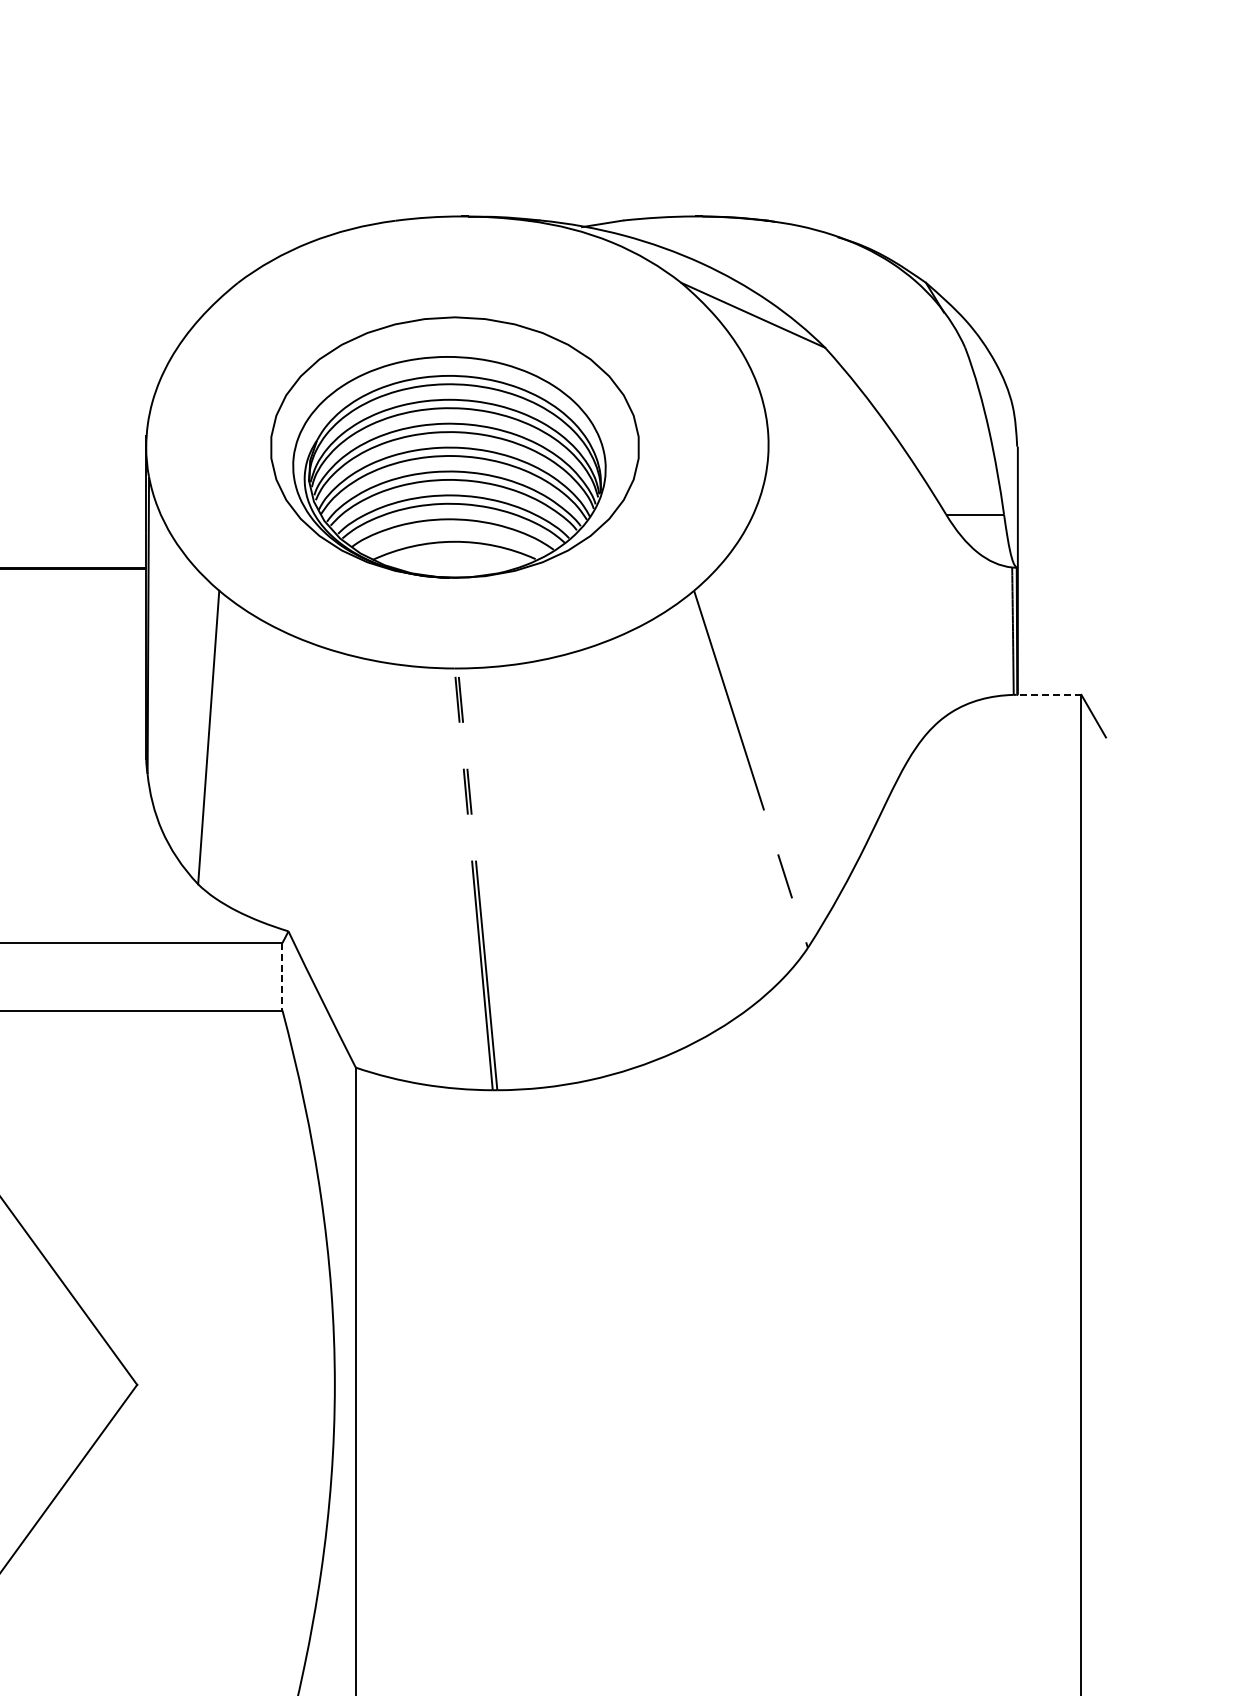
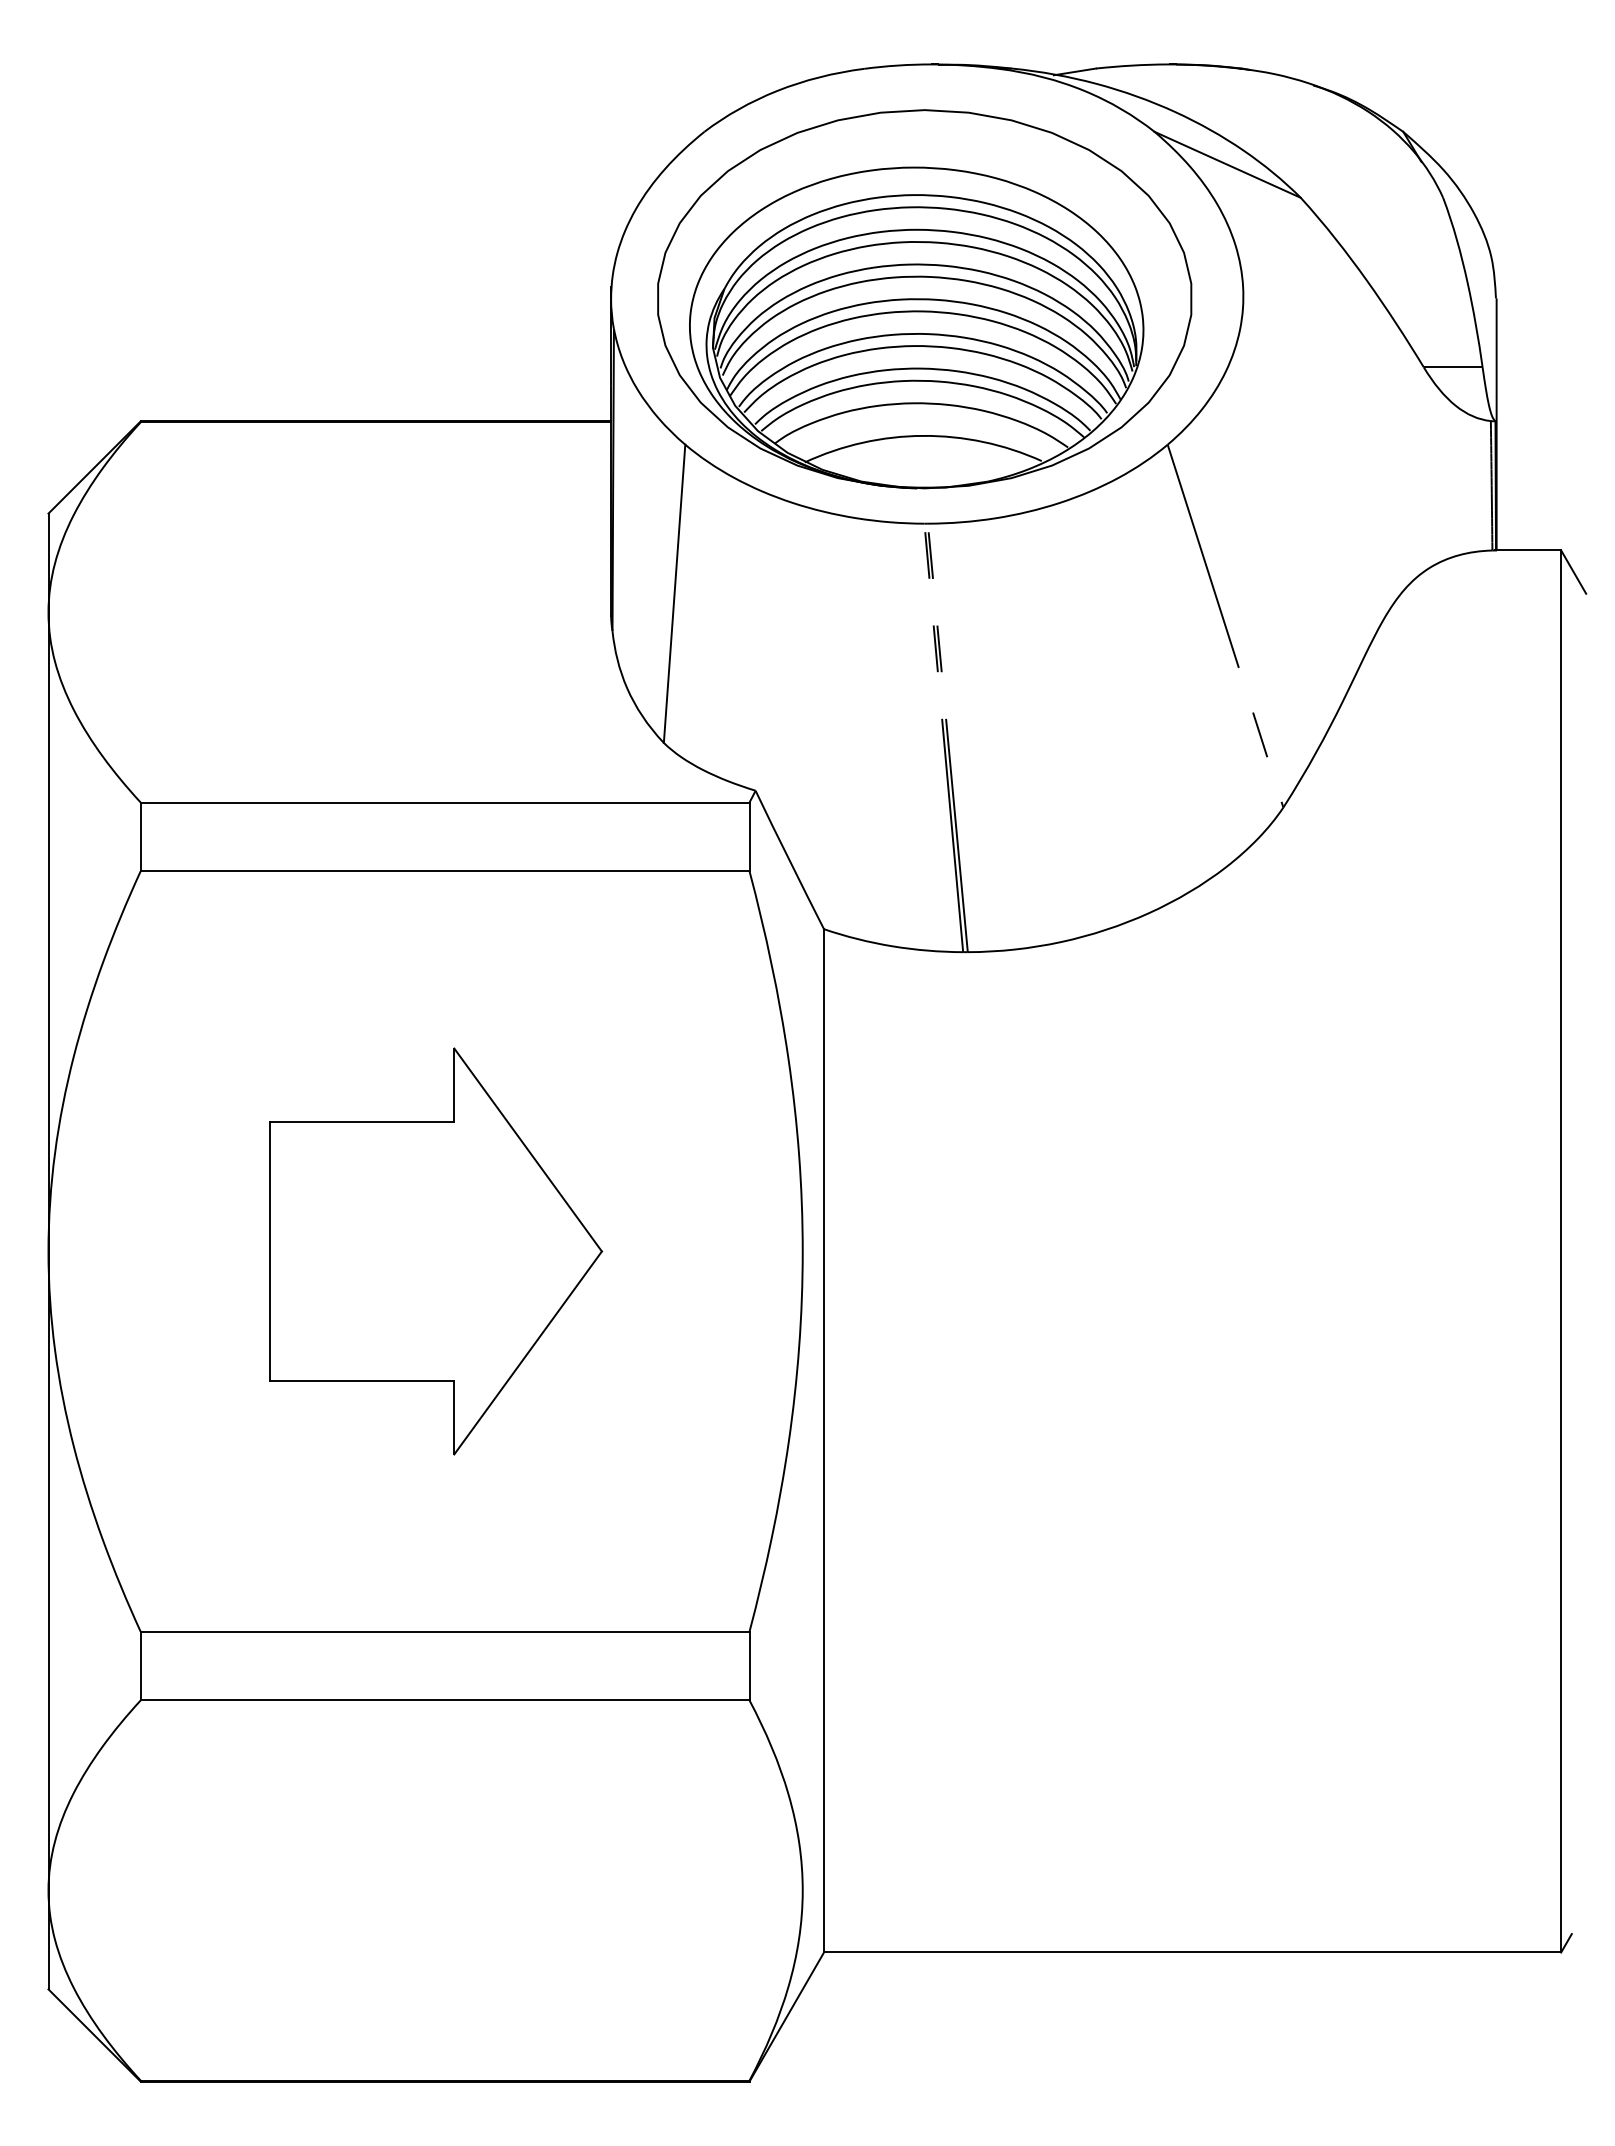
part: (454, 447) -> (924, 299), size x1.43
line: (1048, 694) -> (1527, 550), dashed -> solid
line: (282, 977) -> (749, 837), dashed -> solid

